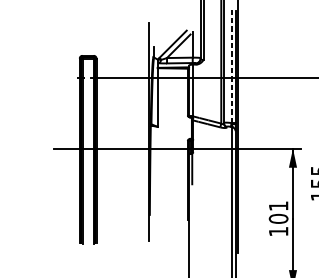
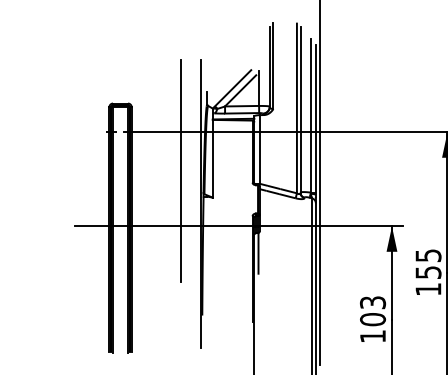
line: (231, 64) -> (310, 115), dashed -> solid
line: (134, 107) -> (181, 171), added
text: (278, 206) -> (372, 302), 101 -> 103

